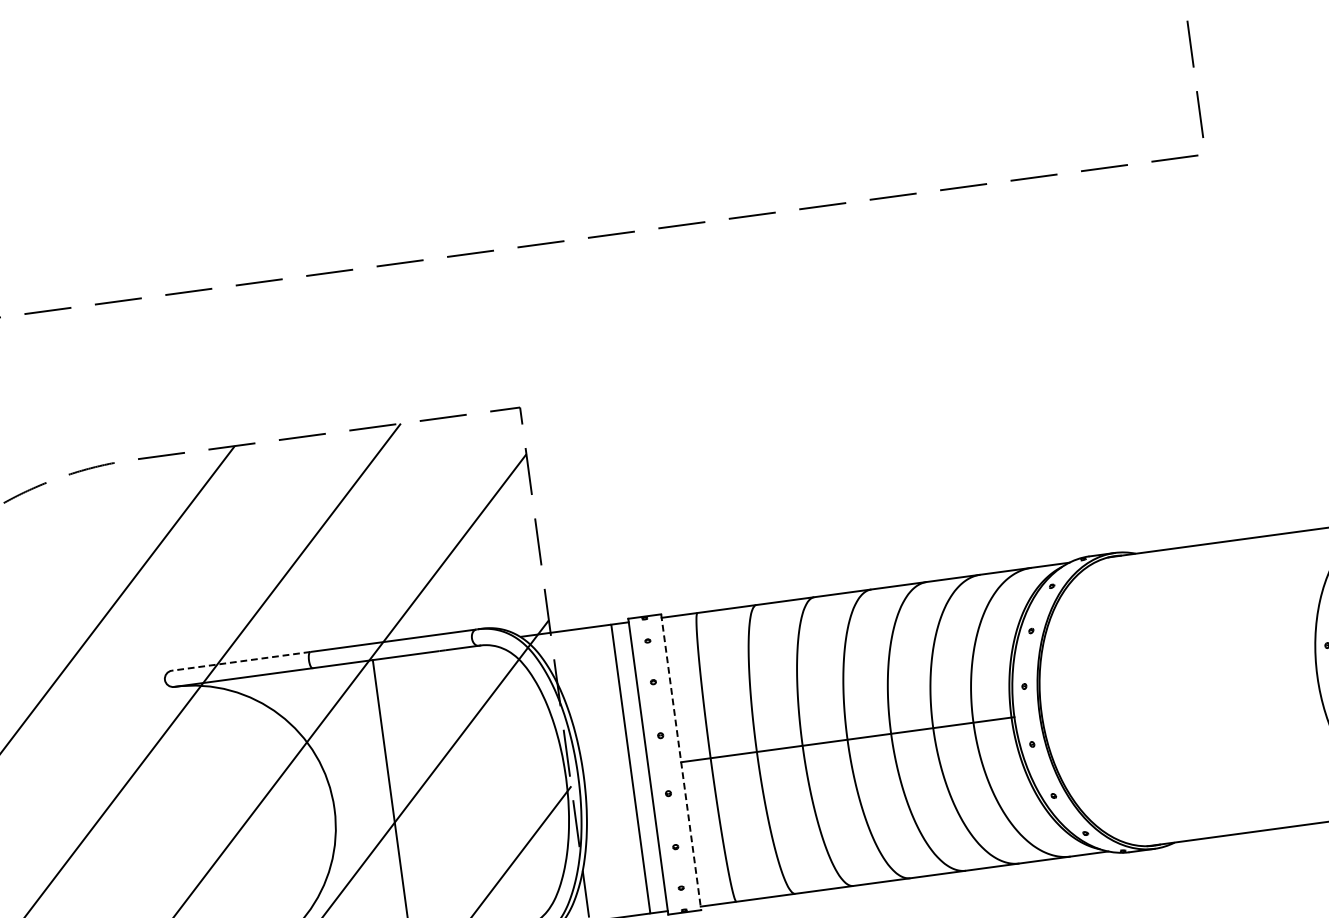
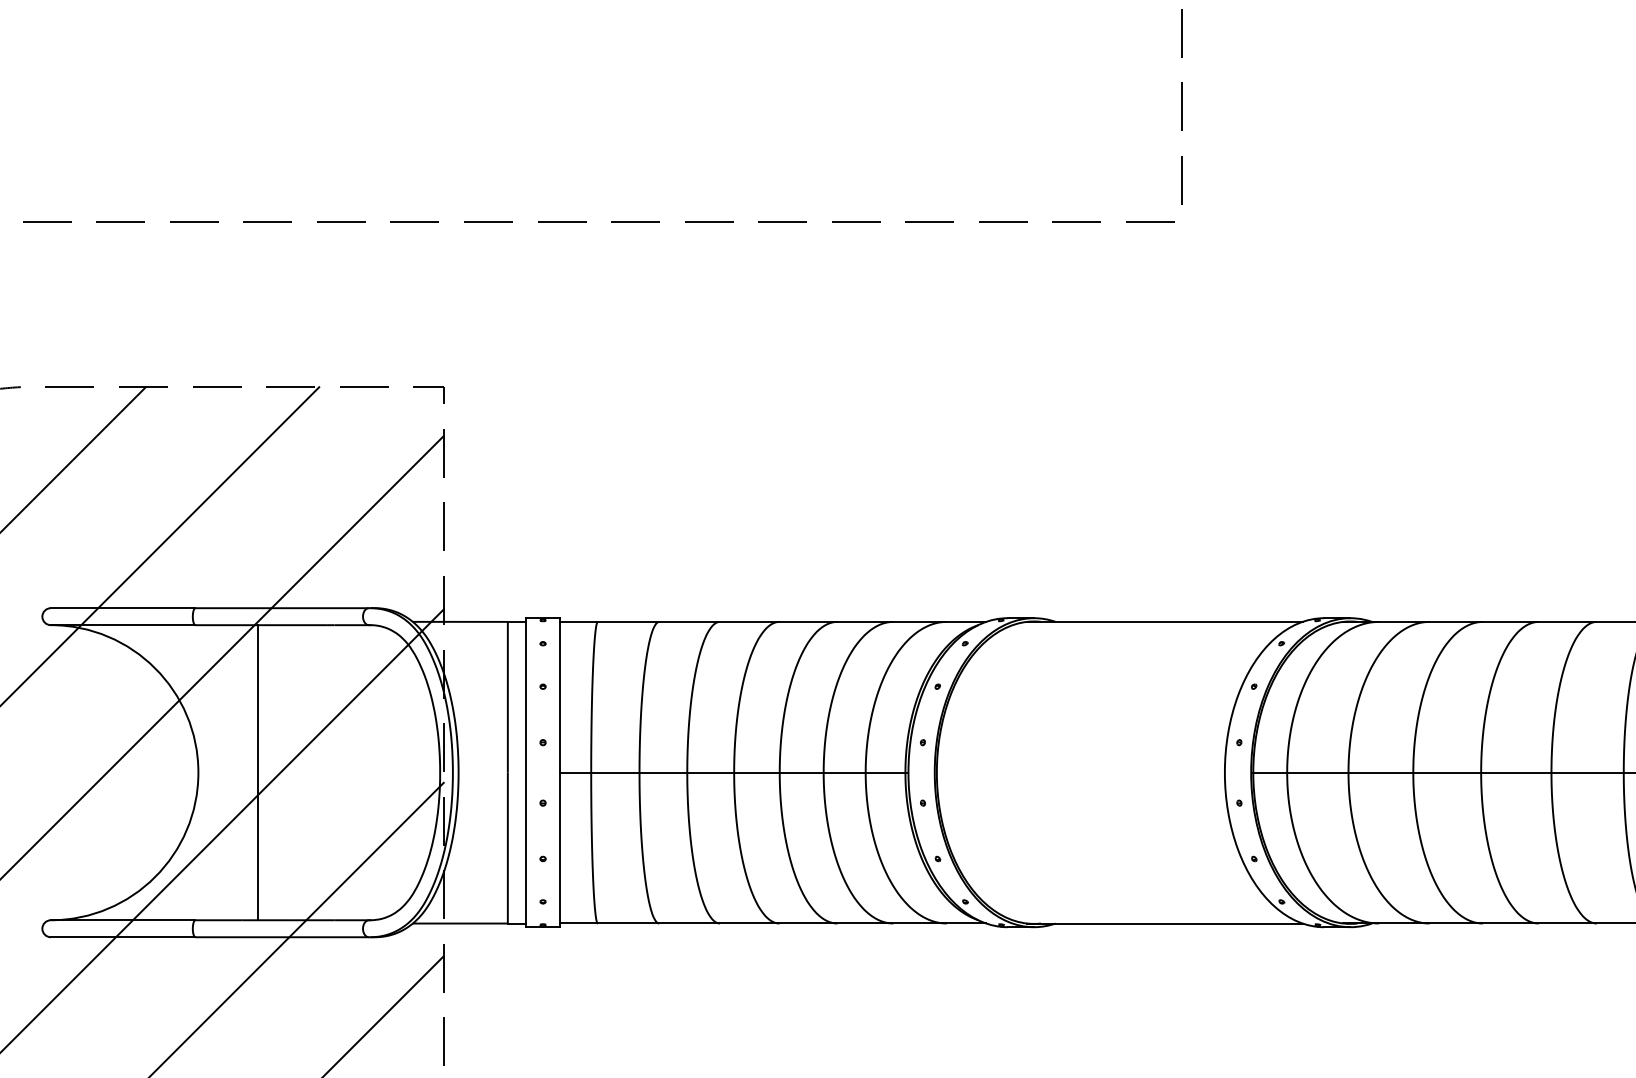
line: (240, 661) -> (122, 608), dashed -> solid
line: (681, 762) -> (560, 773), dashed -> solid

